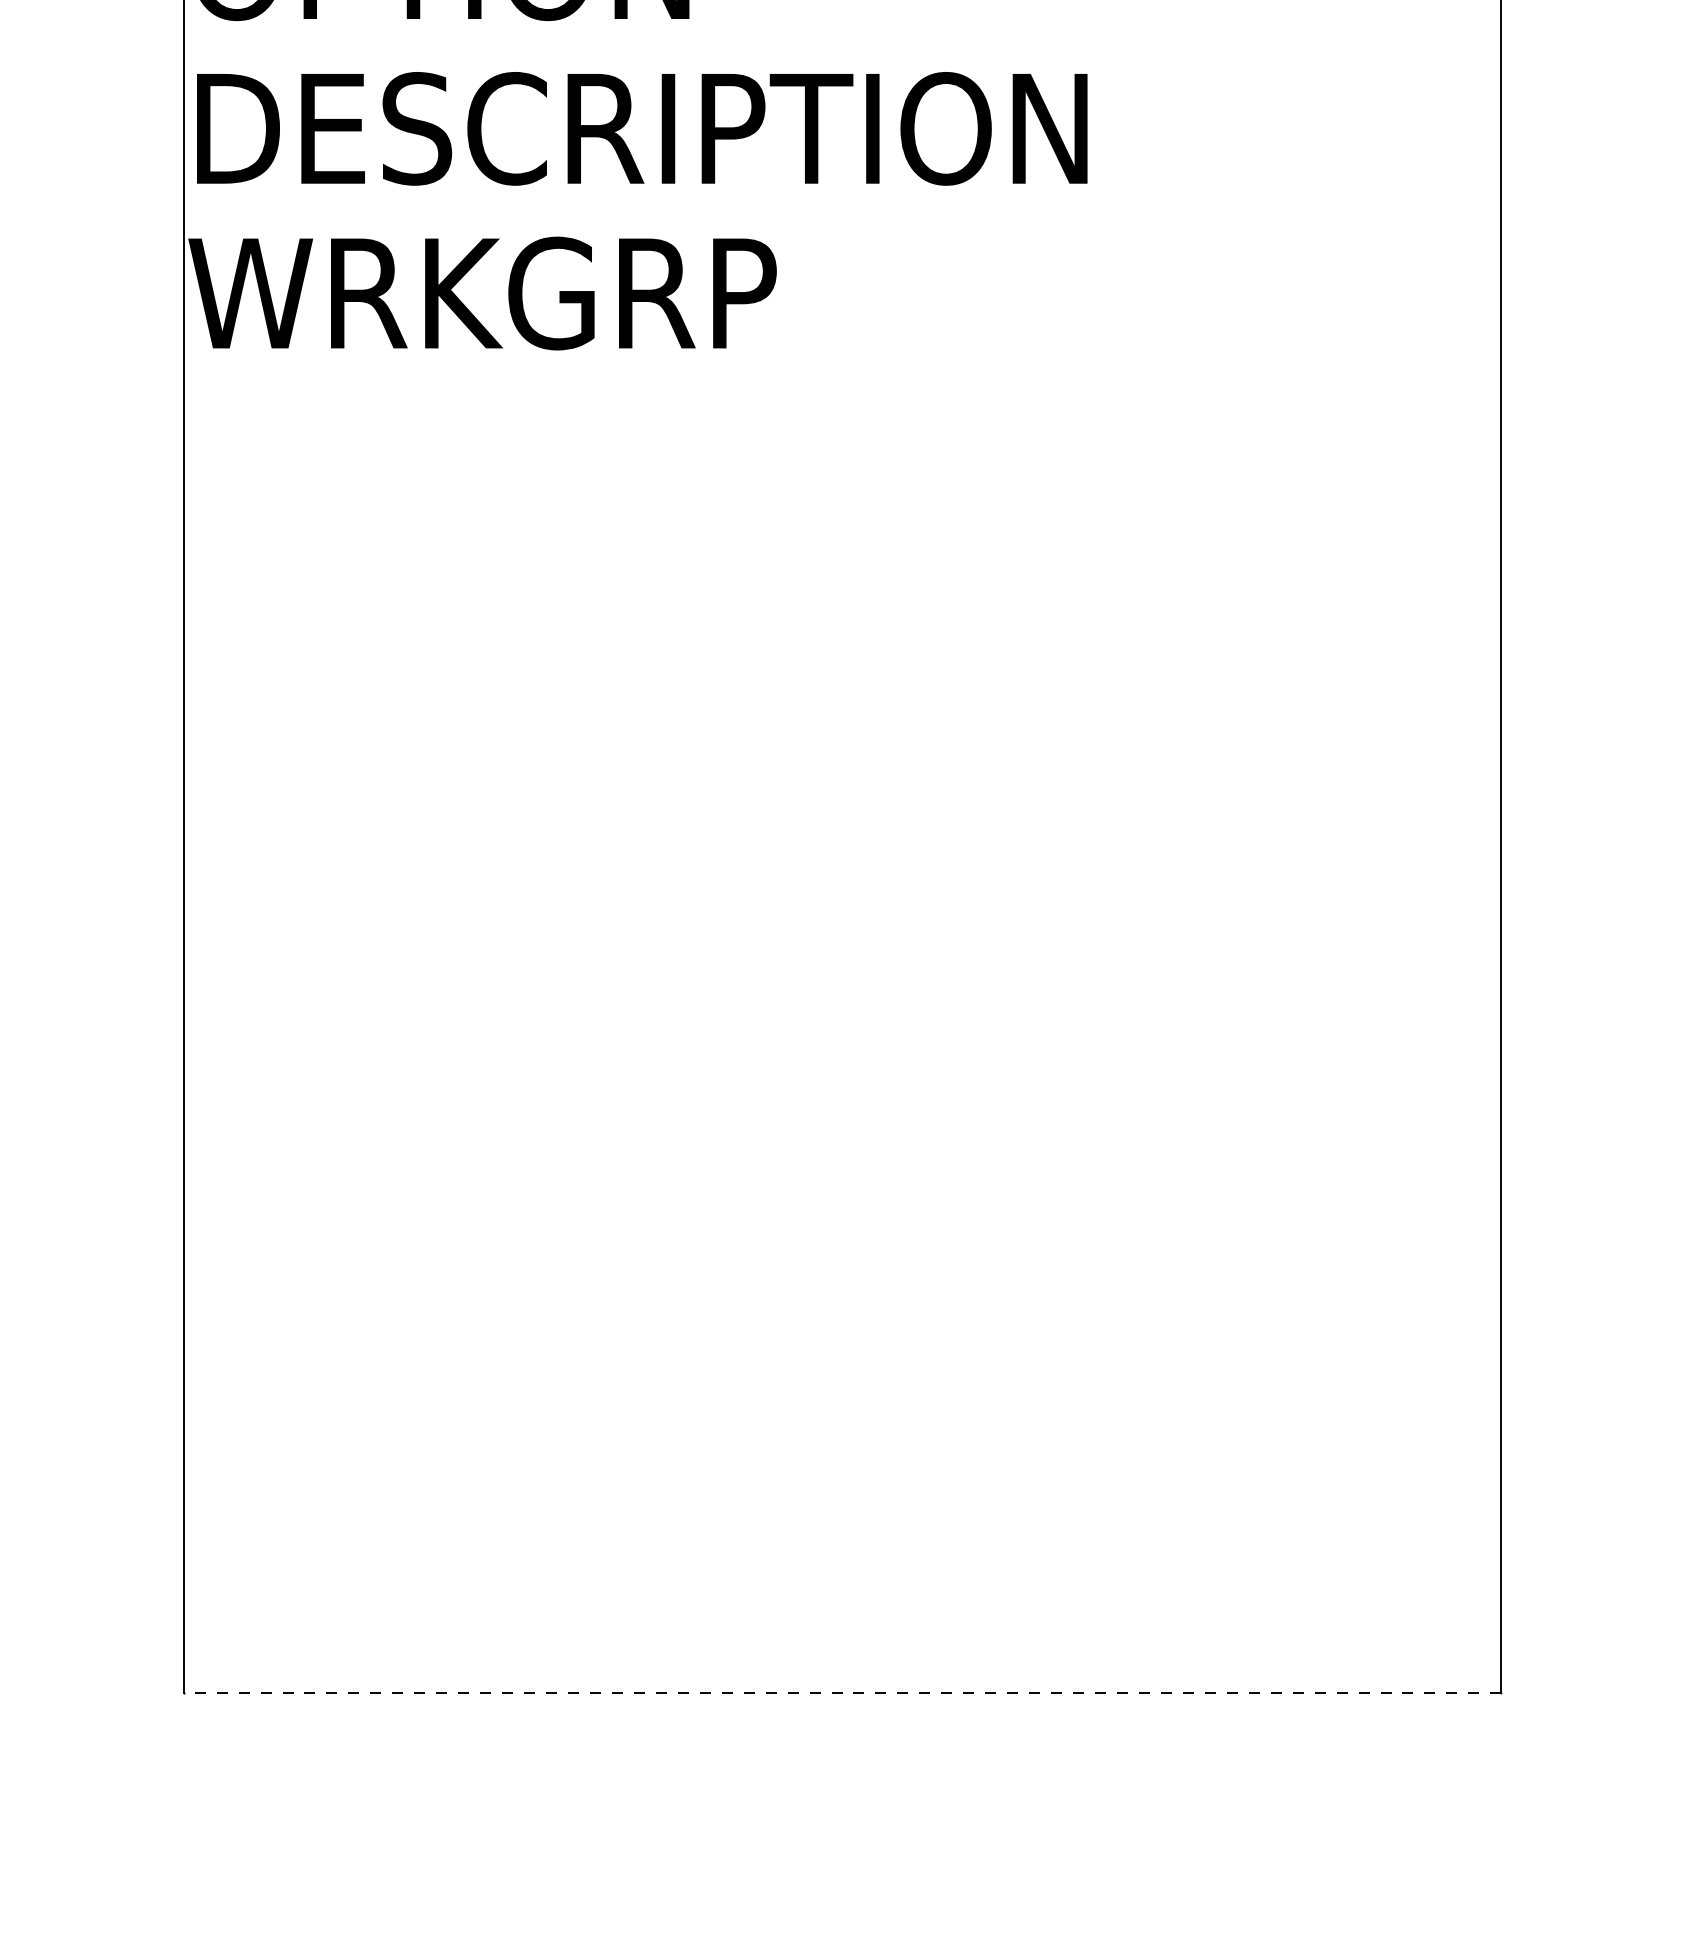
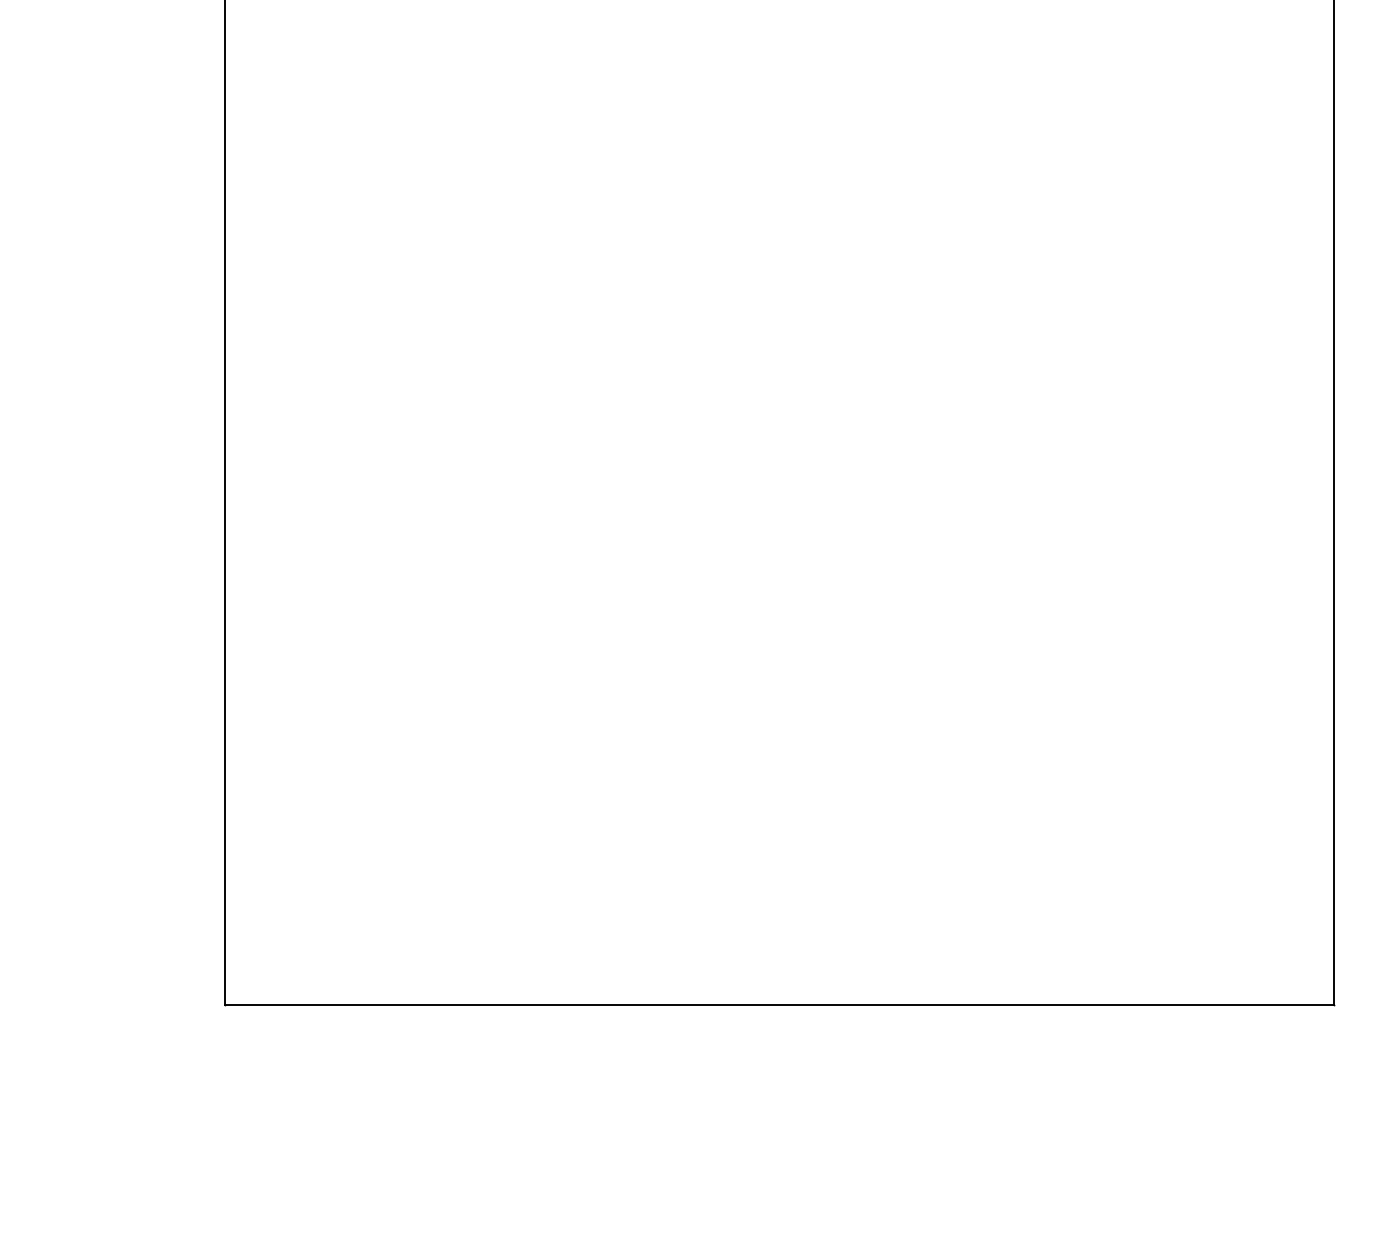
line: (842, 1693) -> (779, 1005), dashed -> solid

